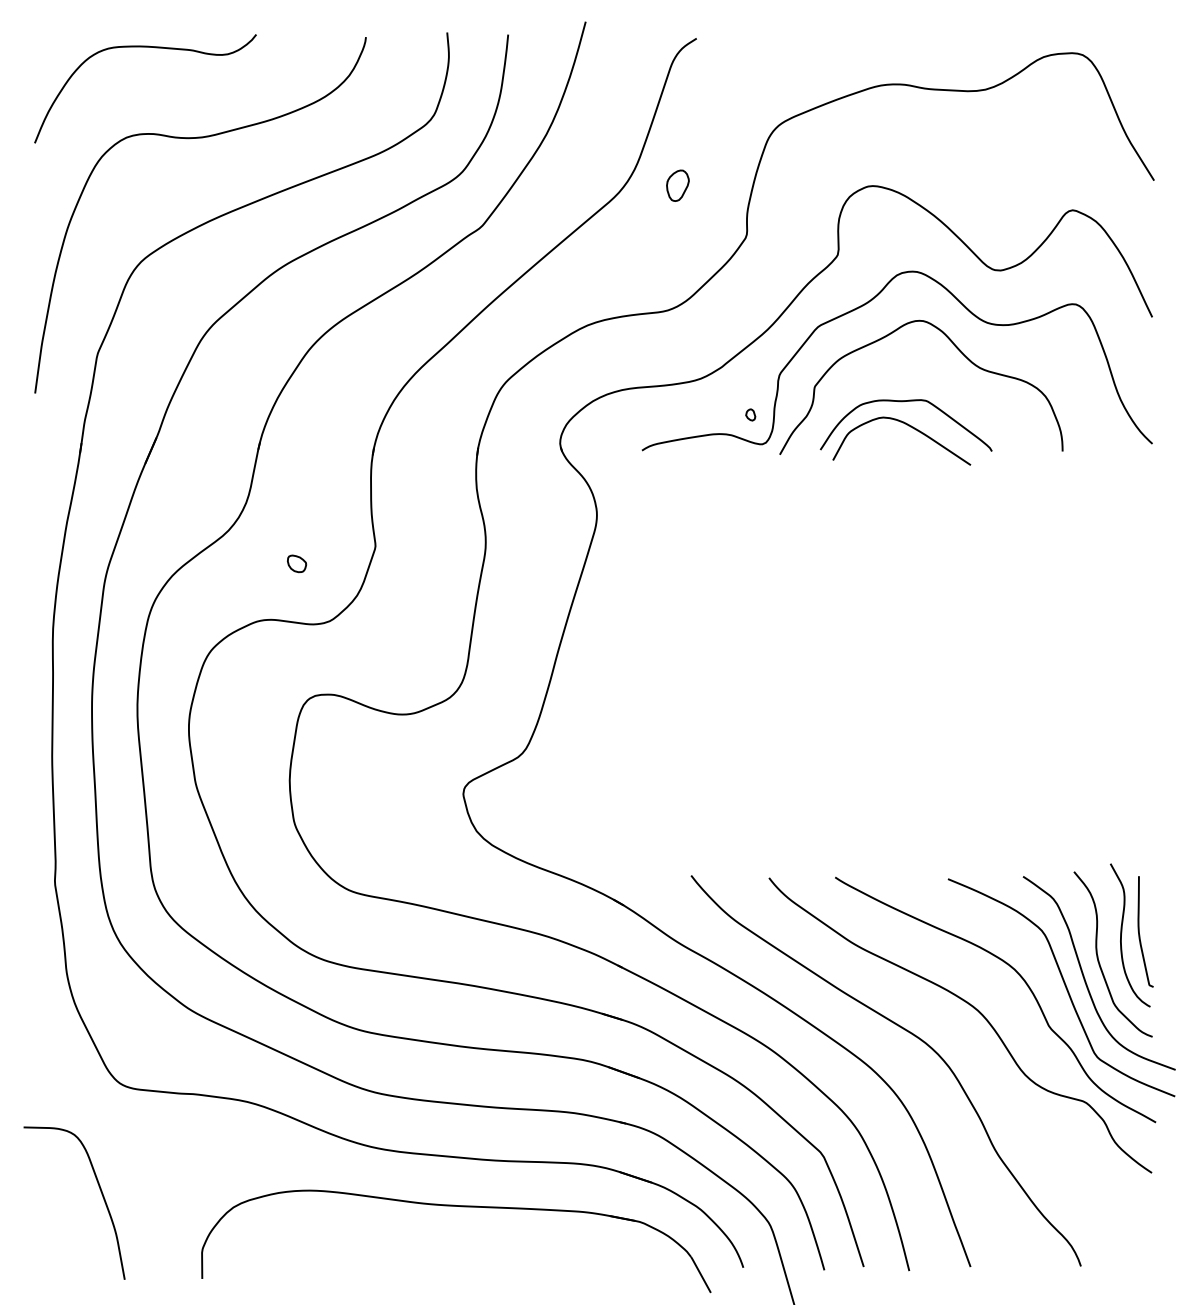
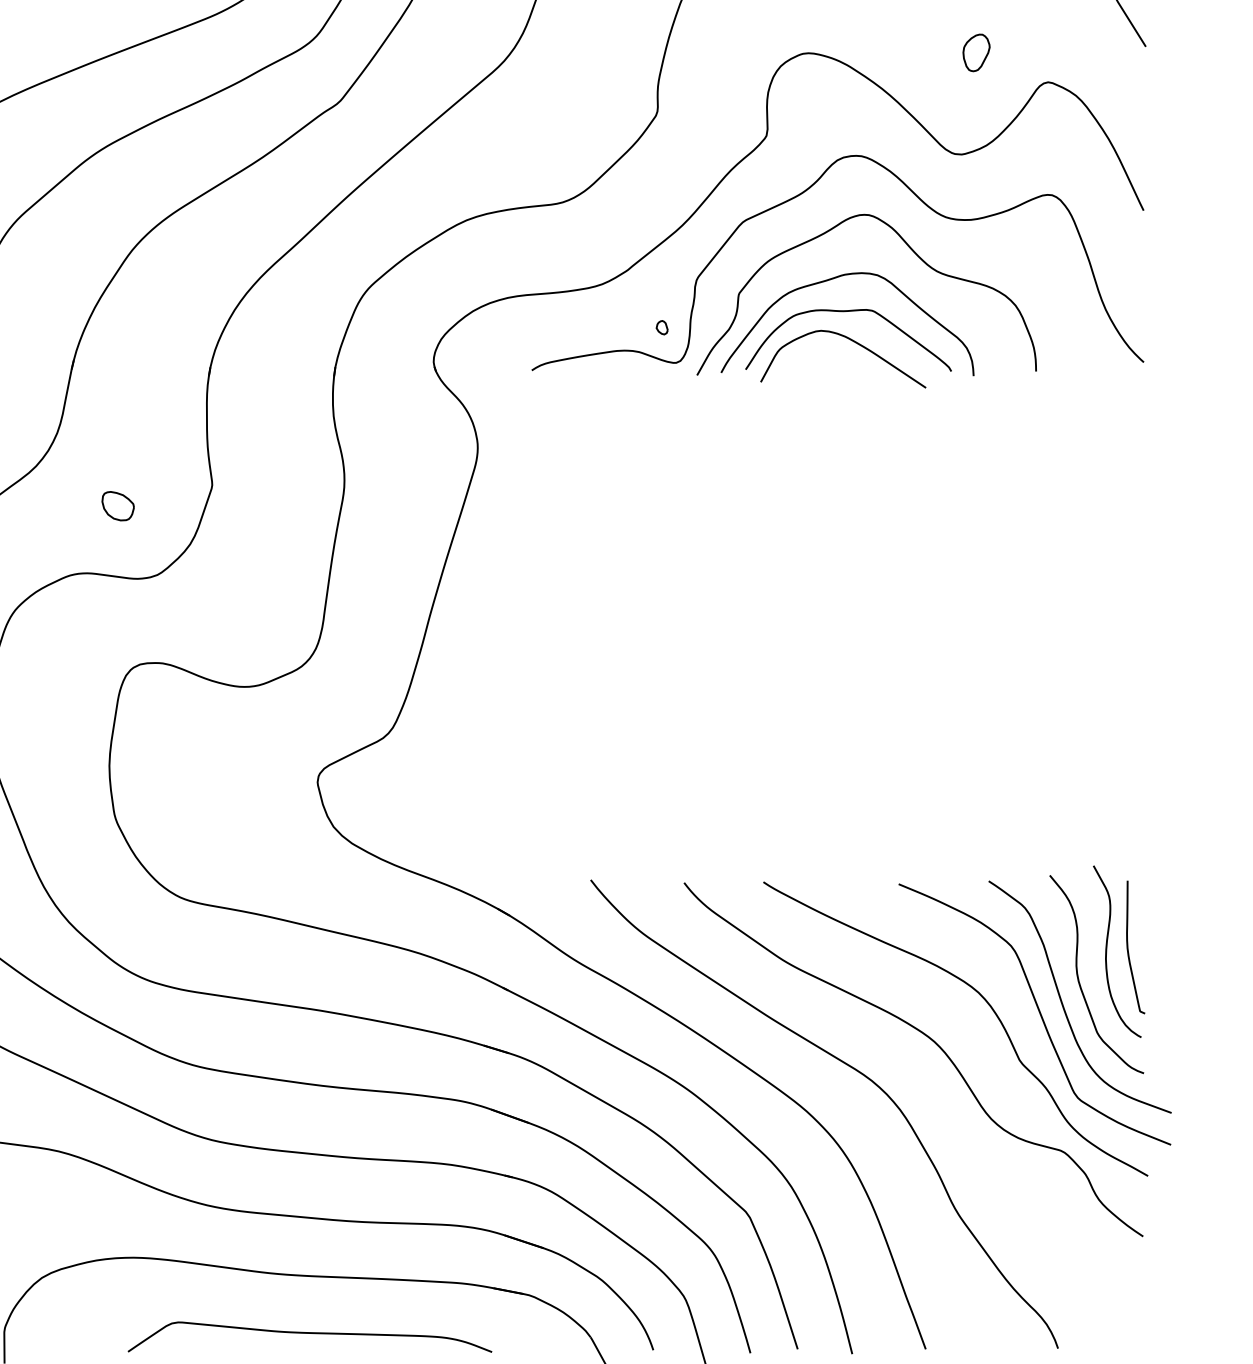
part: (677, 185) -> (976, 52), moved
curve: (892, 375) -> (832, 280), added
part: (296, 563) -> (117, 505), size x1.43
curve: (456, 1254) -> (309, 1334), added

